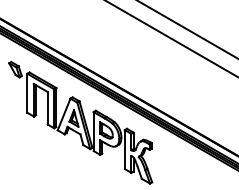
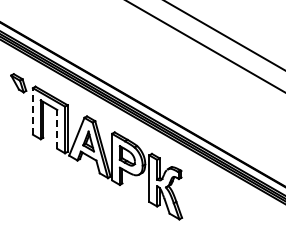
line: (27, 92) -> (32, 110), solid -> dashed
line: (47, 107) -> (57, 128), solid -> dashed

